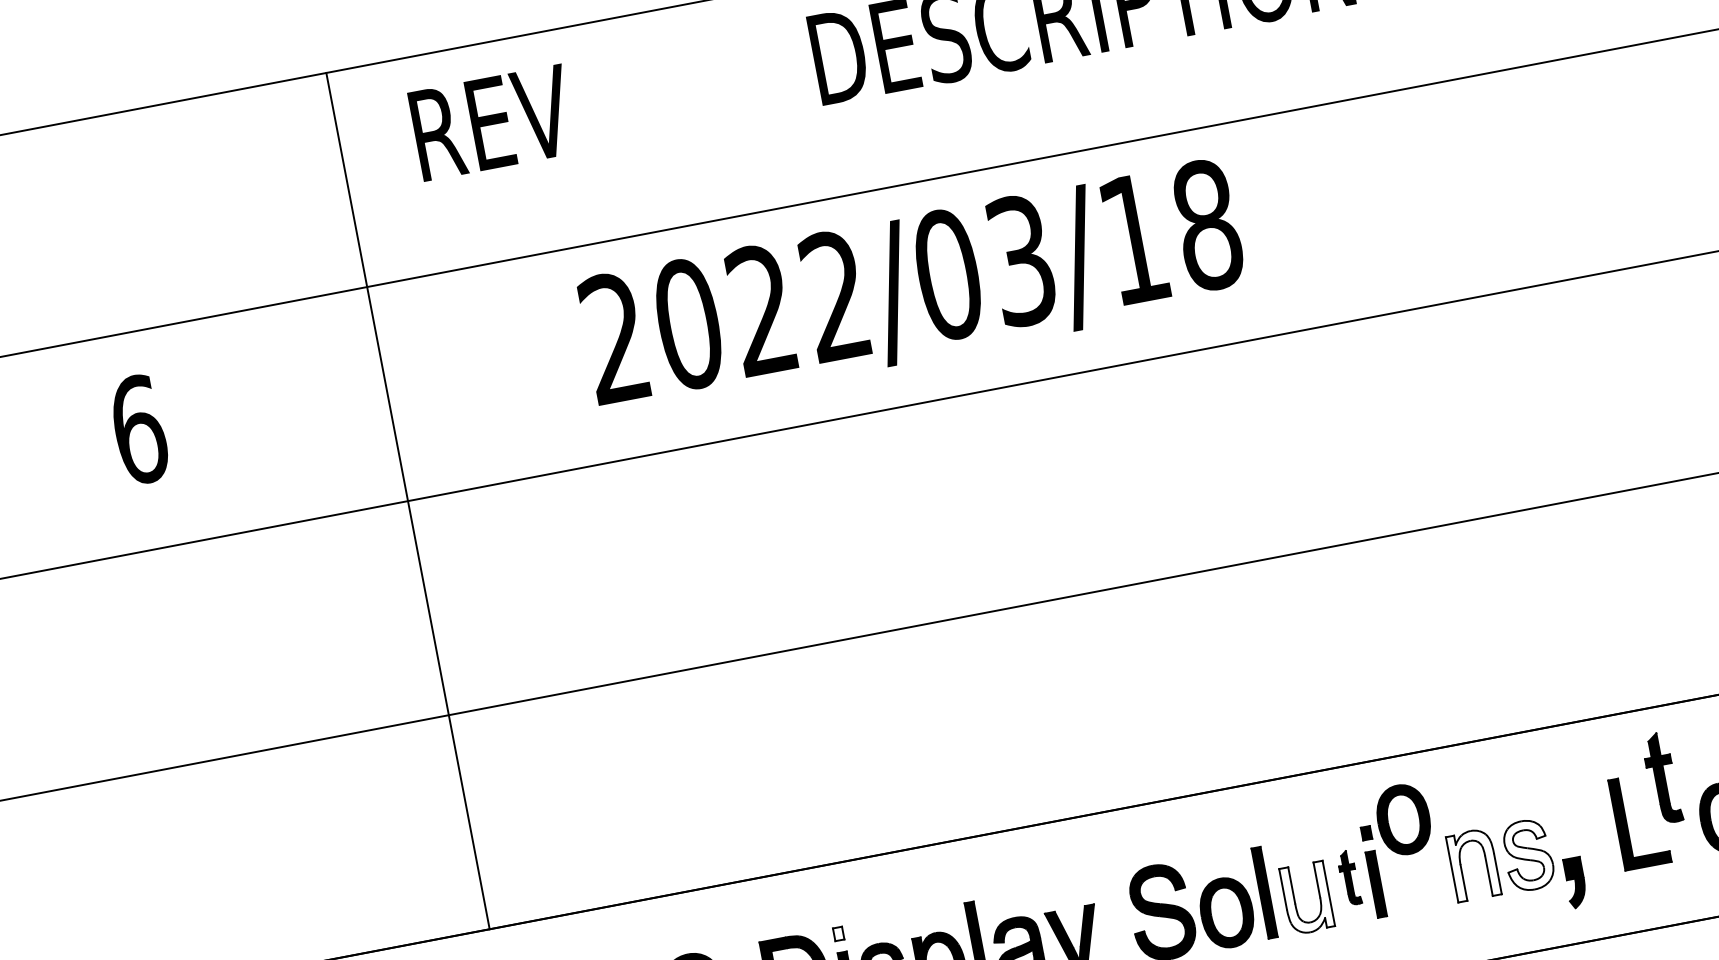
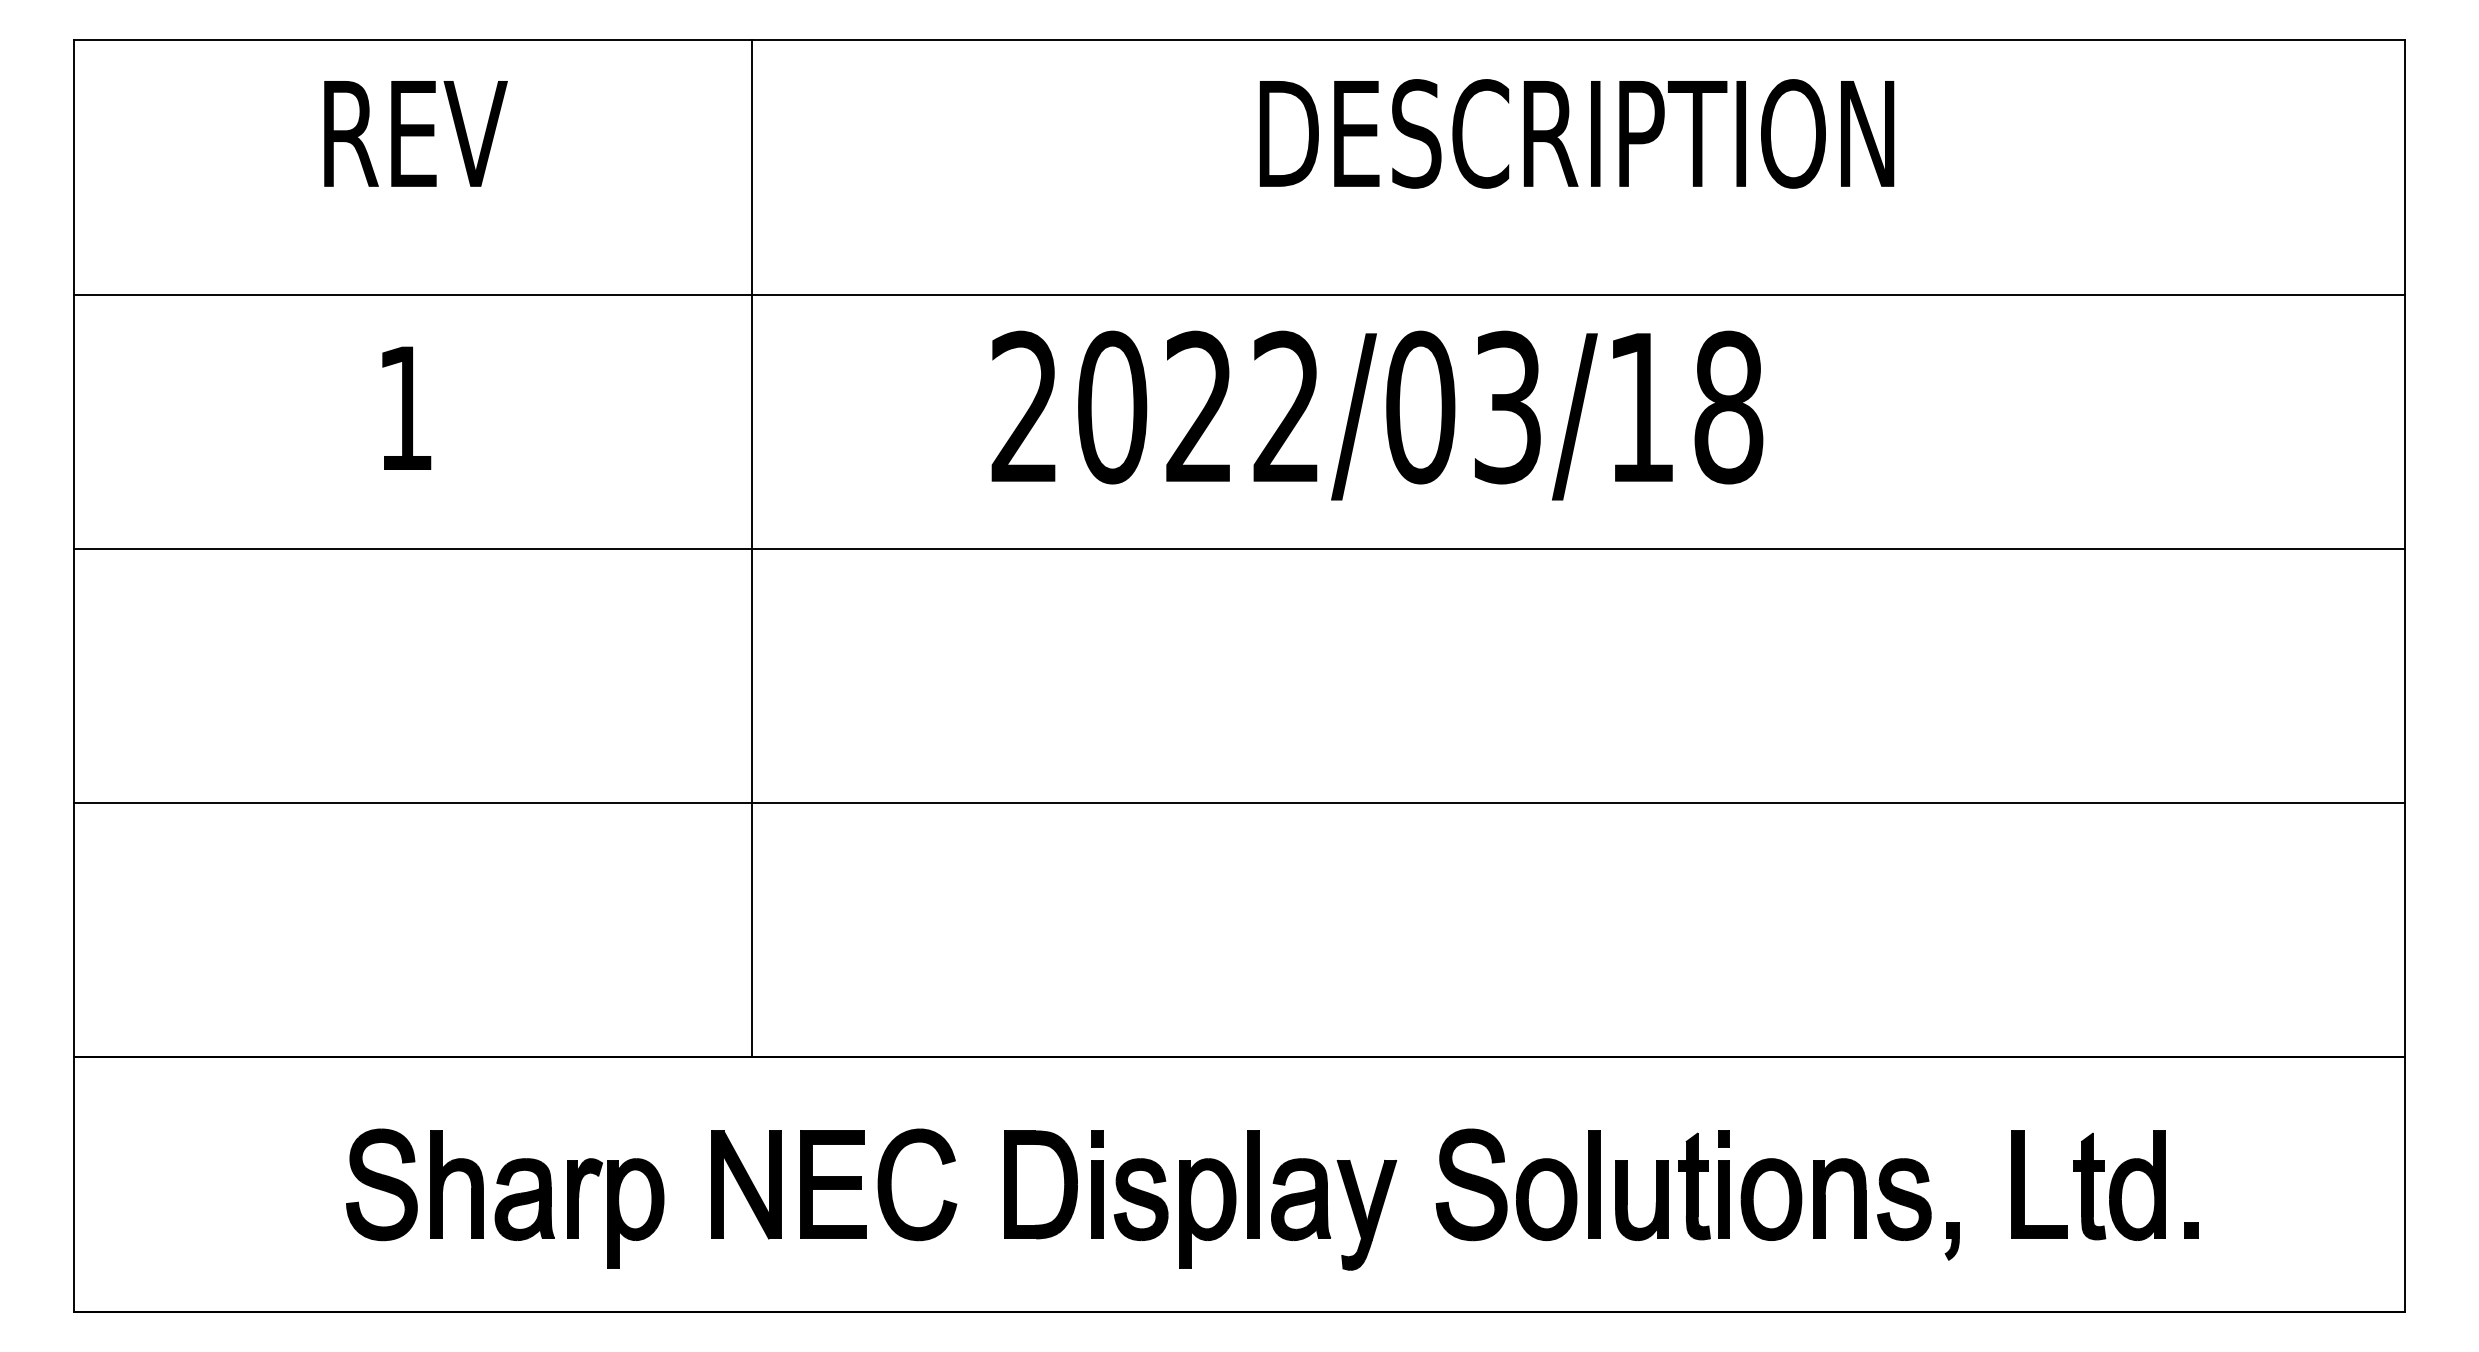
text: (492, 122) -> (415, 133), moved
text: (913, 288) -> (1377, 415), moved
text: (139, 429) -> (406, 408), 6 -> 1
line: (408, 500) -> (752, 548), moved
part: (1662, 778) -> (2089, 1186), moved
part: (1403, 819) -> (1771, 1199), moved
fill: (1527, 855) -> (1903, 1199), added
fill: (1473, 864) -> (1839, 1198), added
part: (1349, 878) -> (1694, 1186), size x1.67
part: (1574, 883) -> (1951, 1241), size x0.62
fill: (1307, 898) -> (1641, 1200), added
fill: (838, 933) -> (1096, 1138), added

